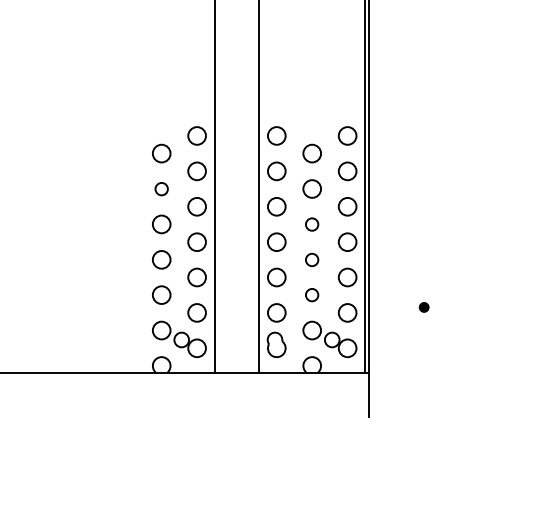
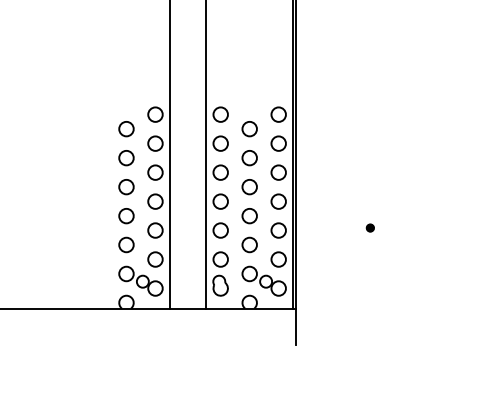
circle: (161, 189) -> (126, 158), size x1.43
circle: (311, 224) -> (249, 187), size x1.43
circle: (311, 260) -> (249, 216), size x1.43
circle: (311, 294) -> (249, 244), size x1.43
part: (423, 306) -> (369, 227), moved

